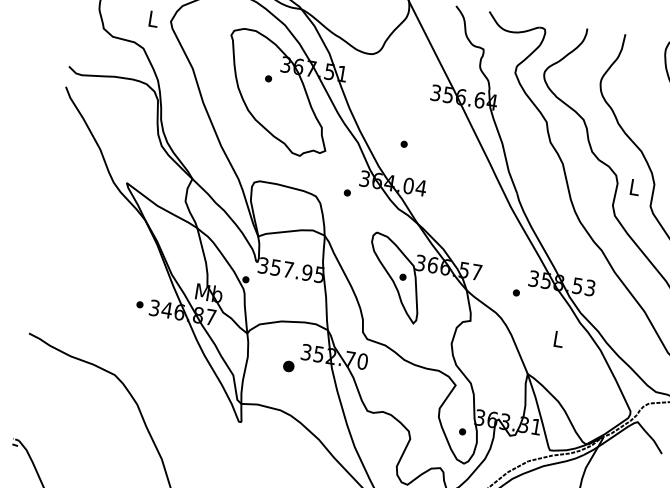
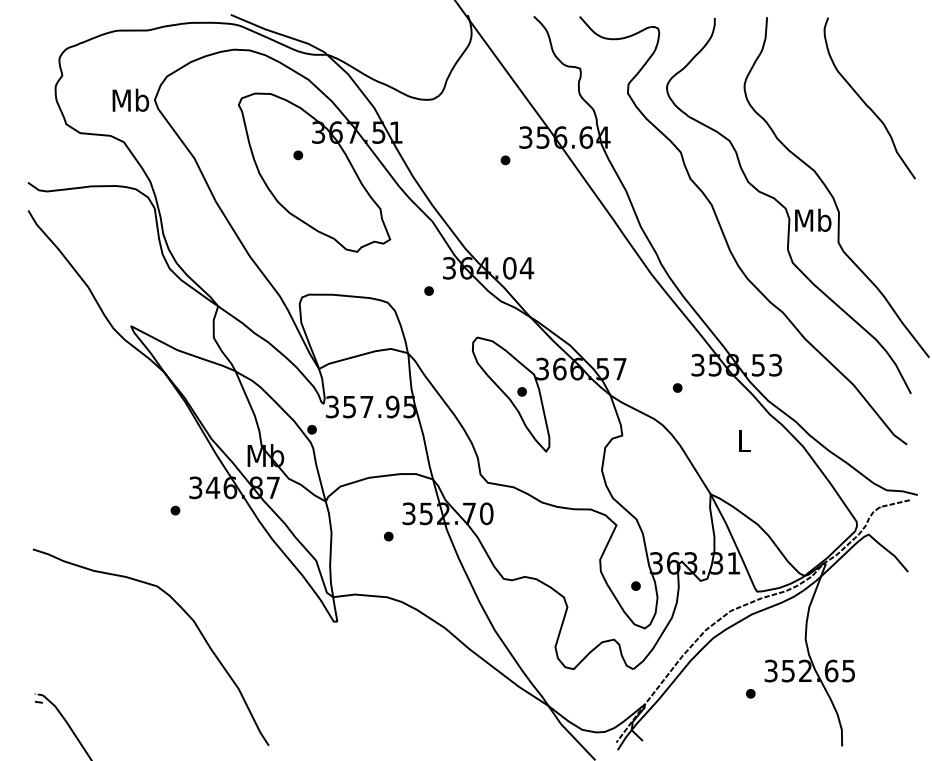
text: (153, 18) -> (130, 99), L -> Mb
part: (404, 144) -> (505, 160), moved
text: (635, 186) -> (813, 219), L -> Mb
part: (140, 304) -> (175, 510), moved
part: (288, 366) -> (388, 536), size x0.62

